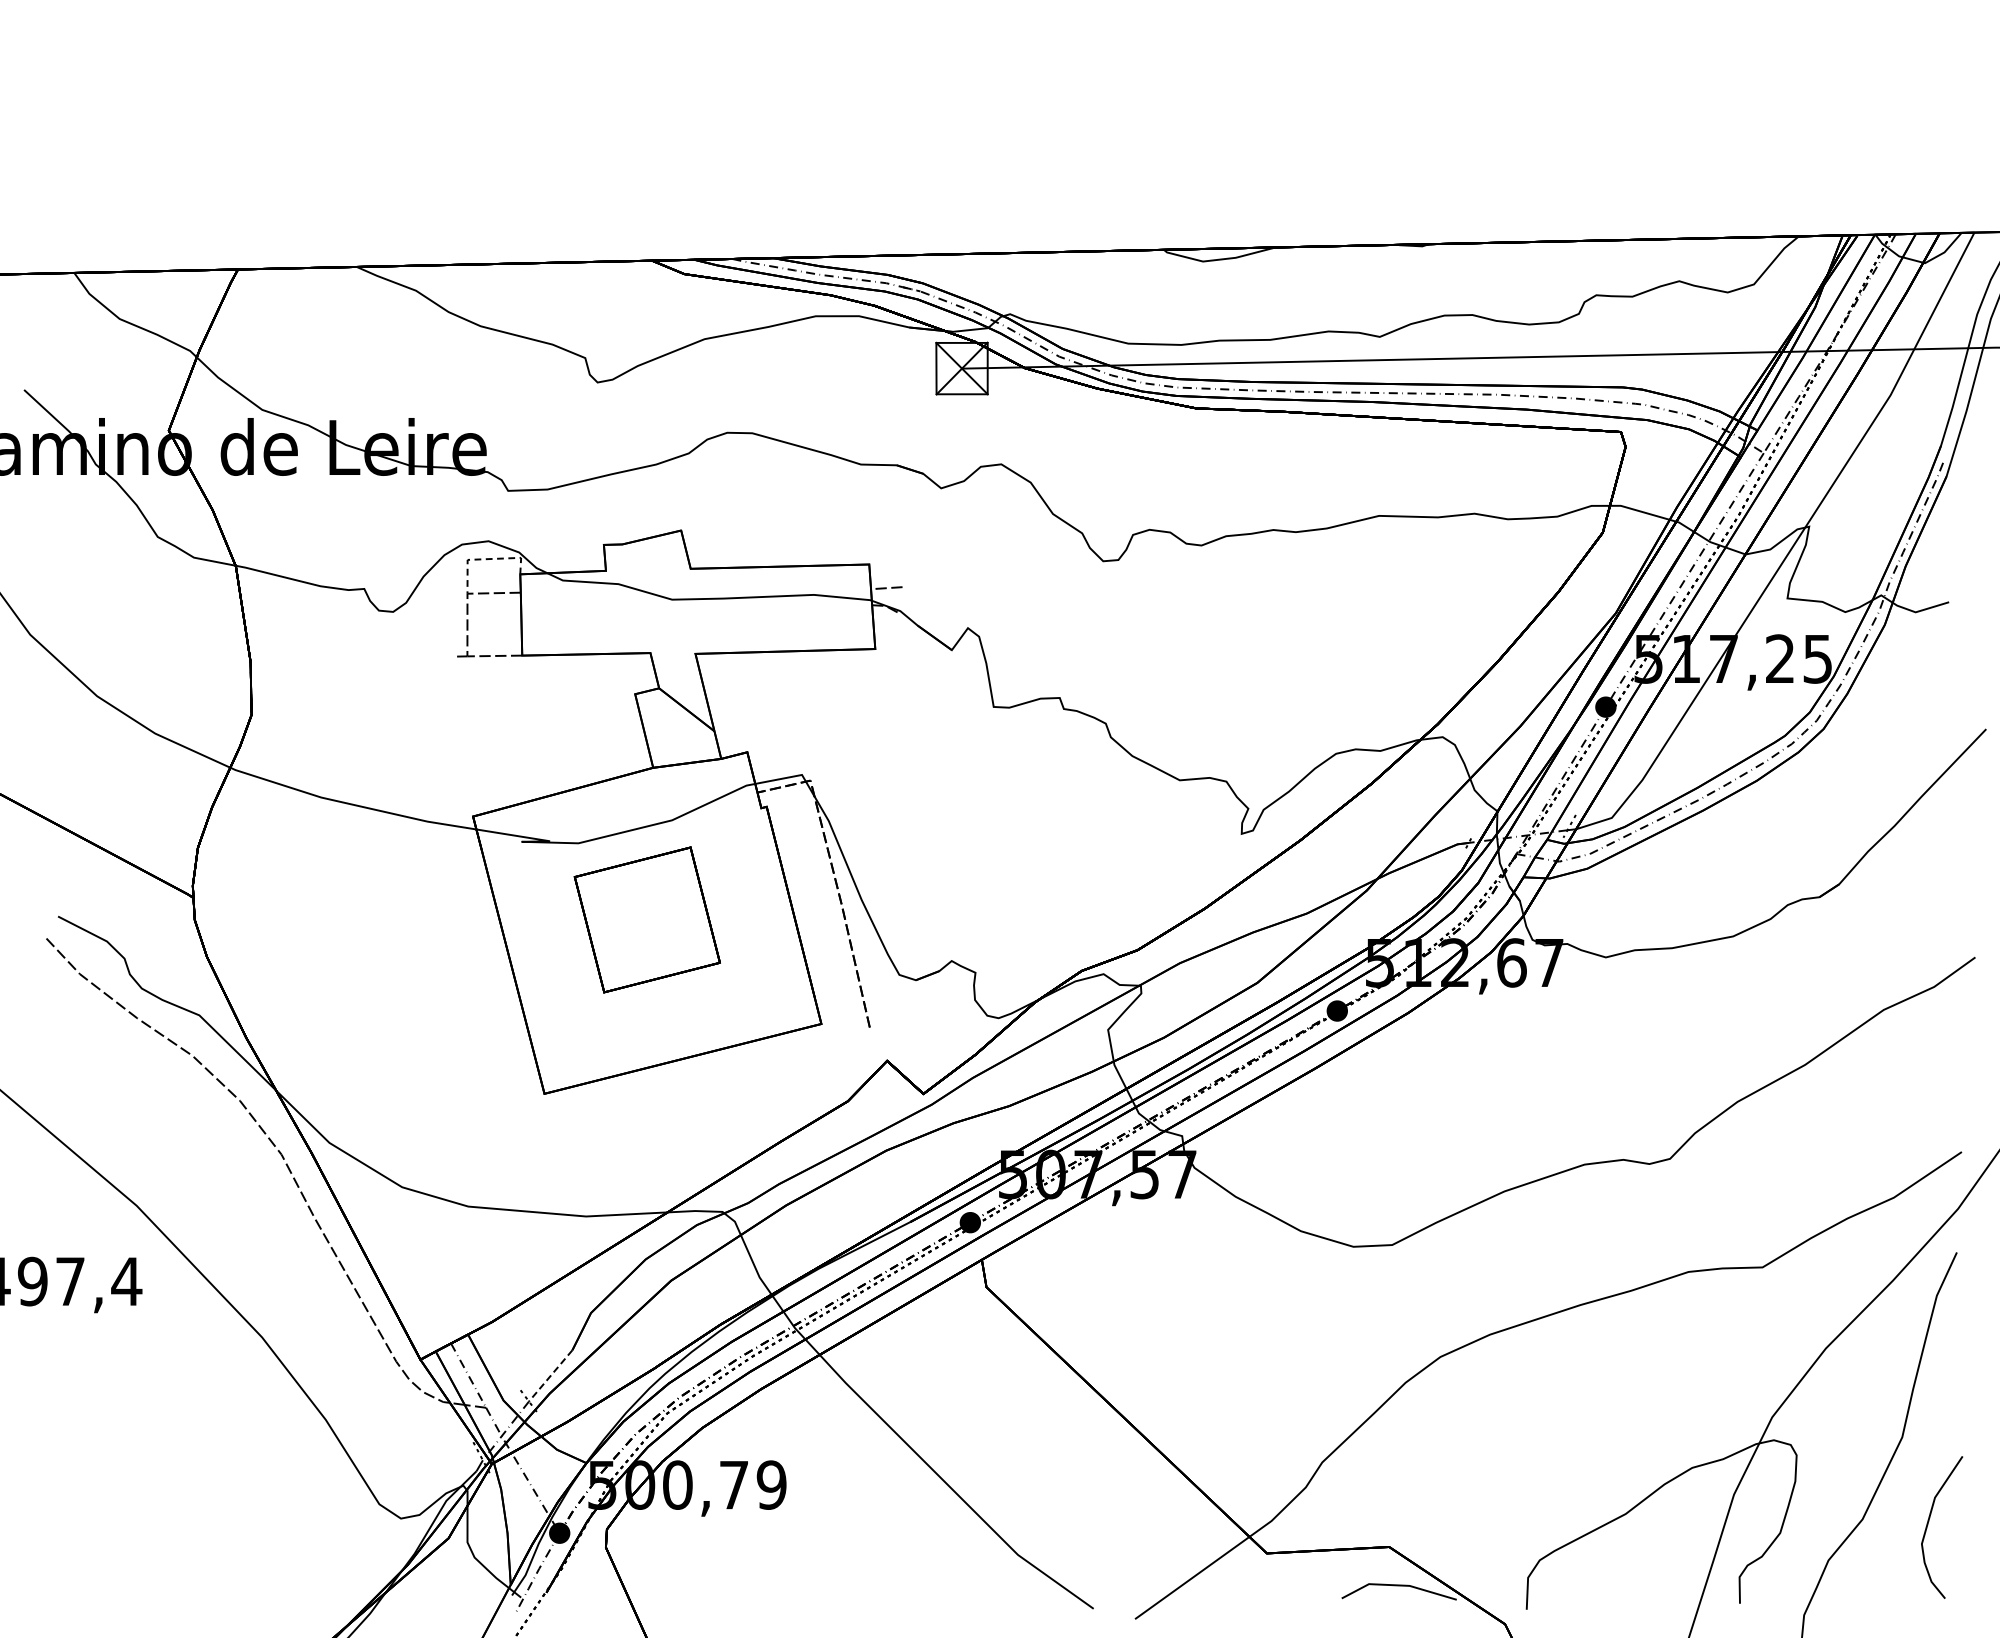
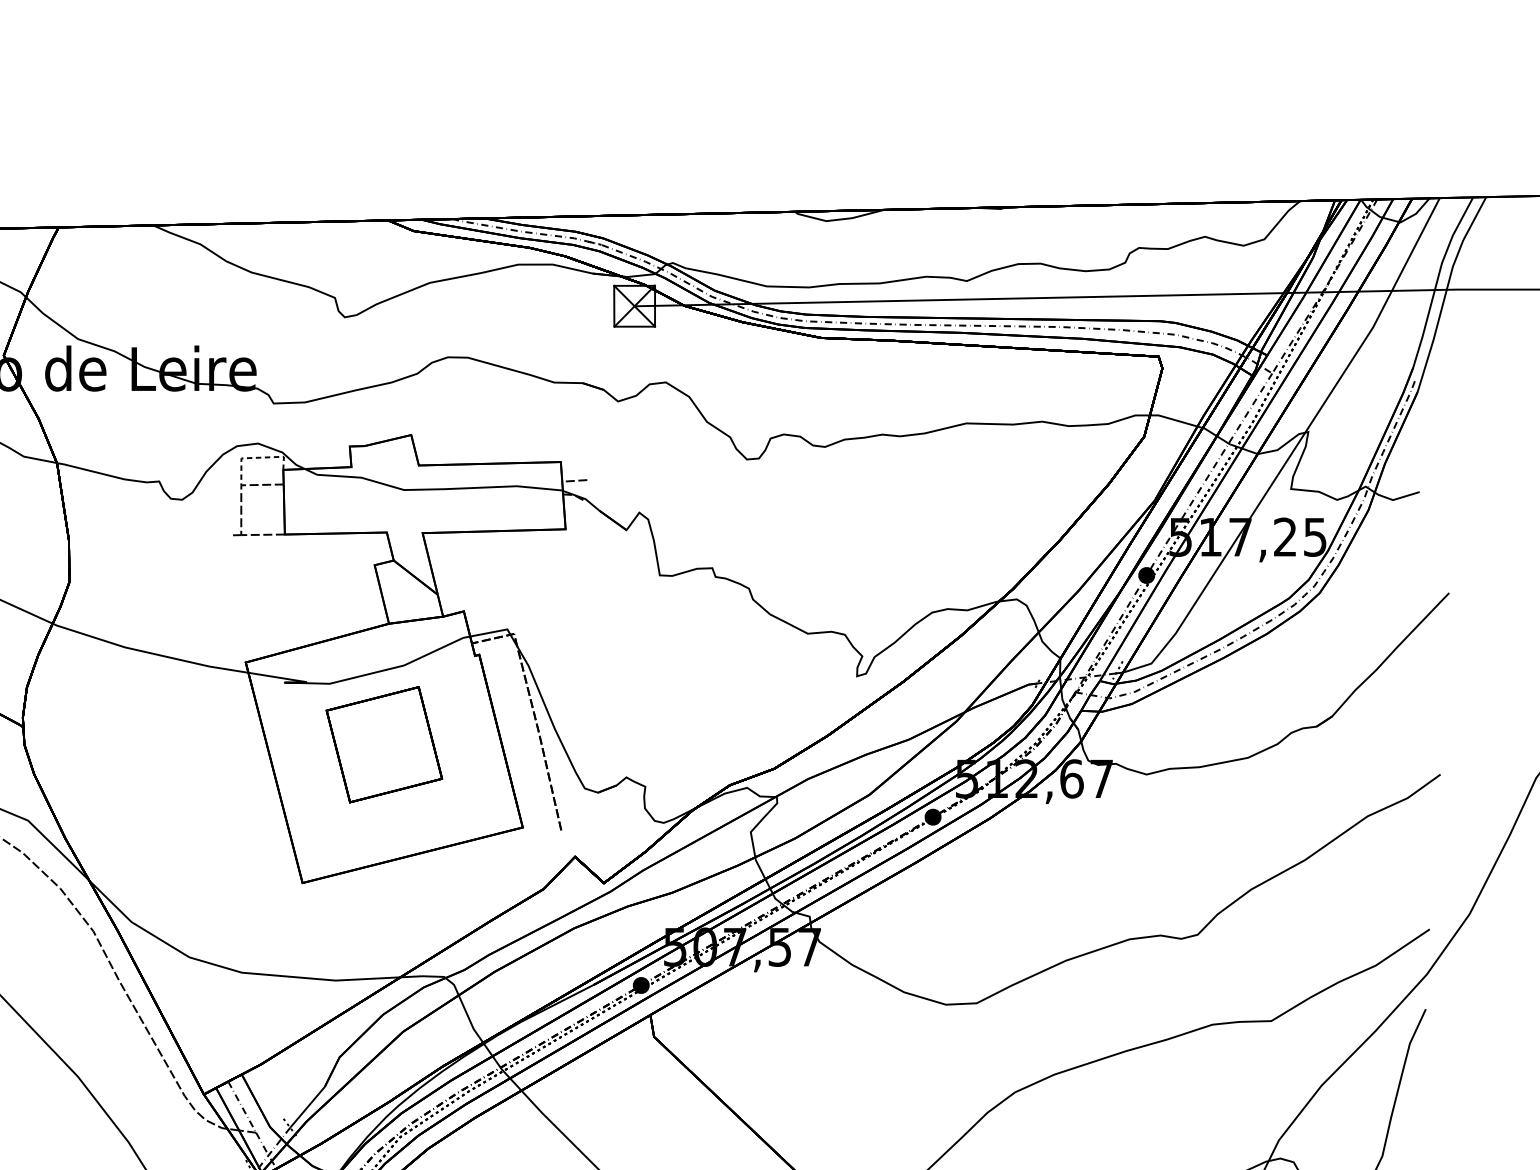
line: (550, 1375) -> (307, 1107), dashed -> solid

